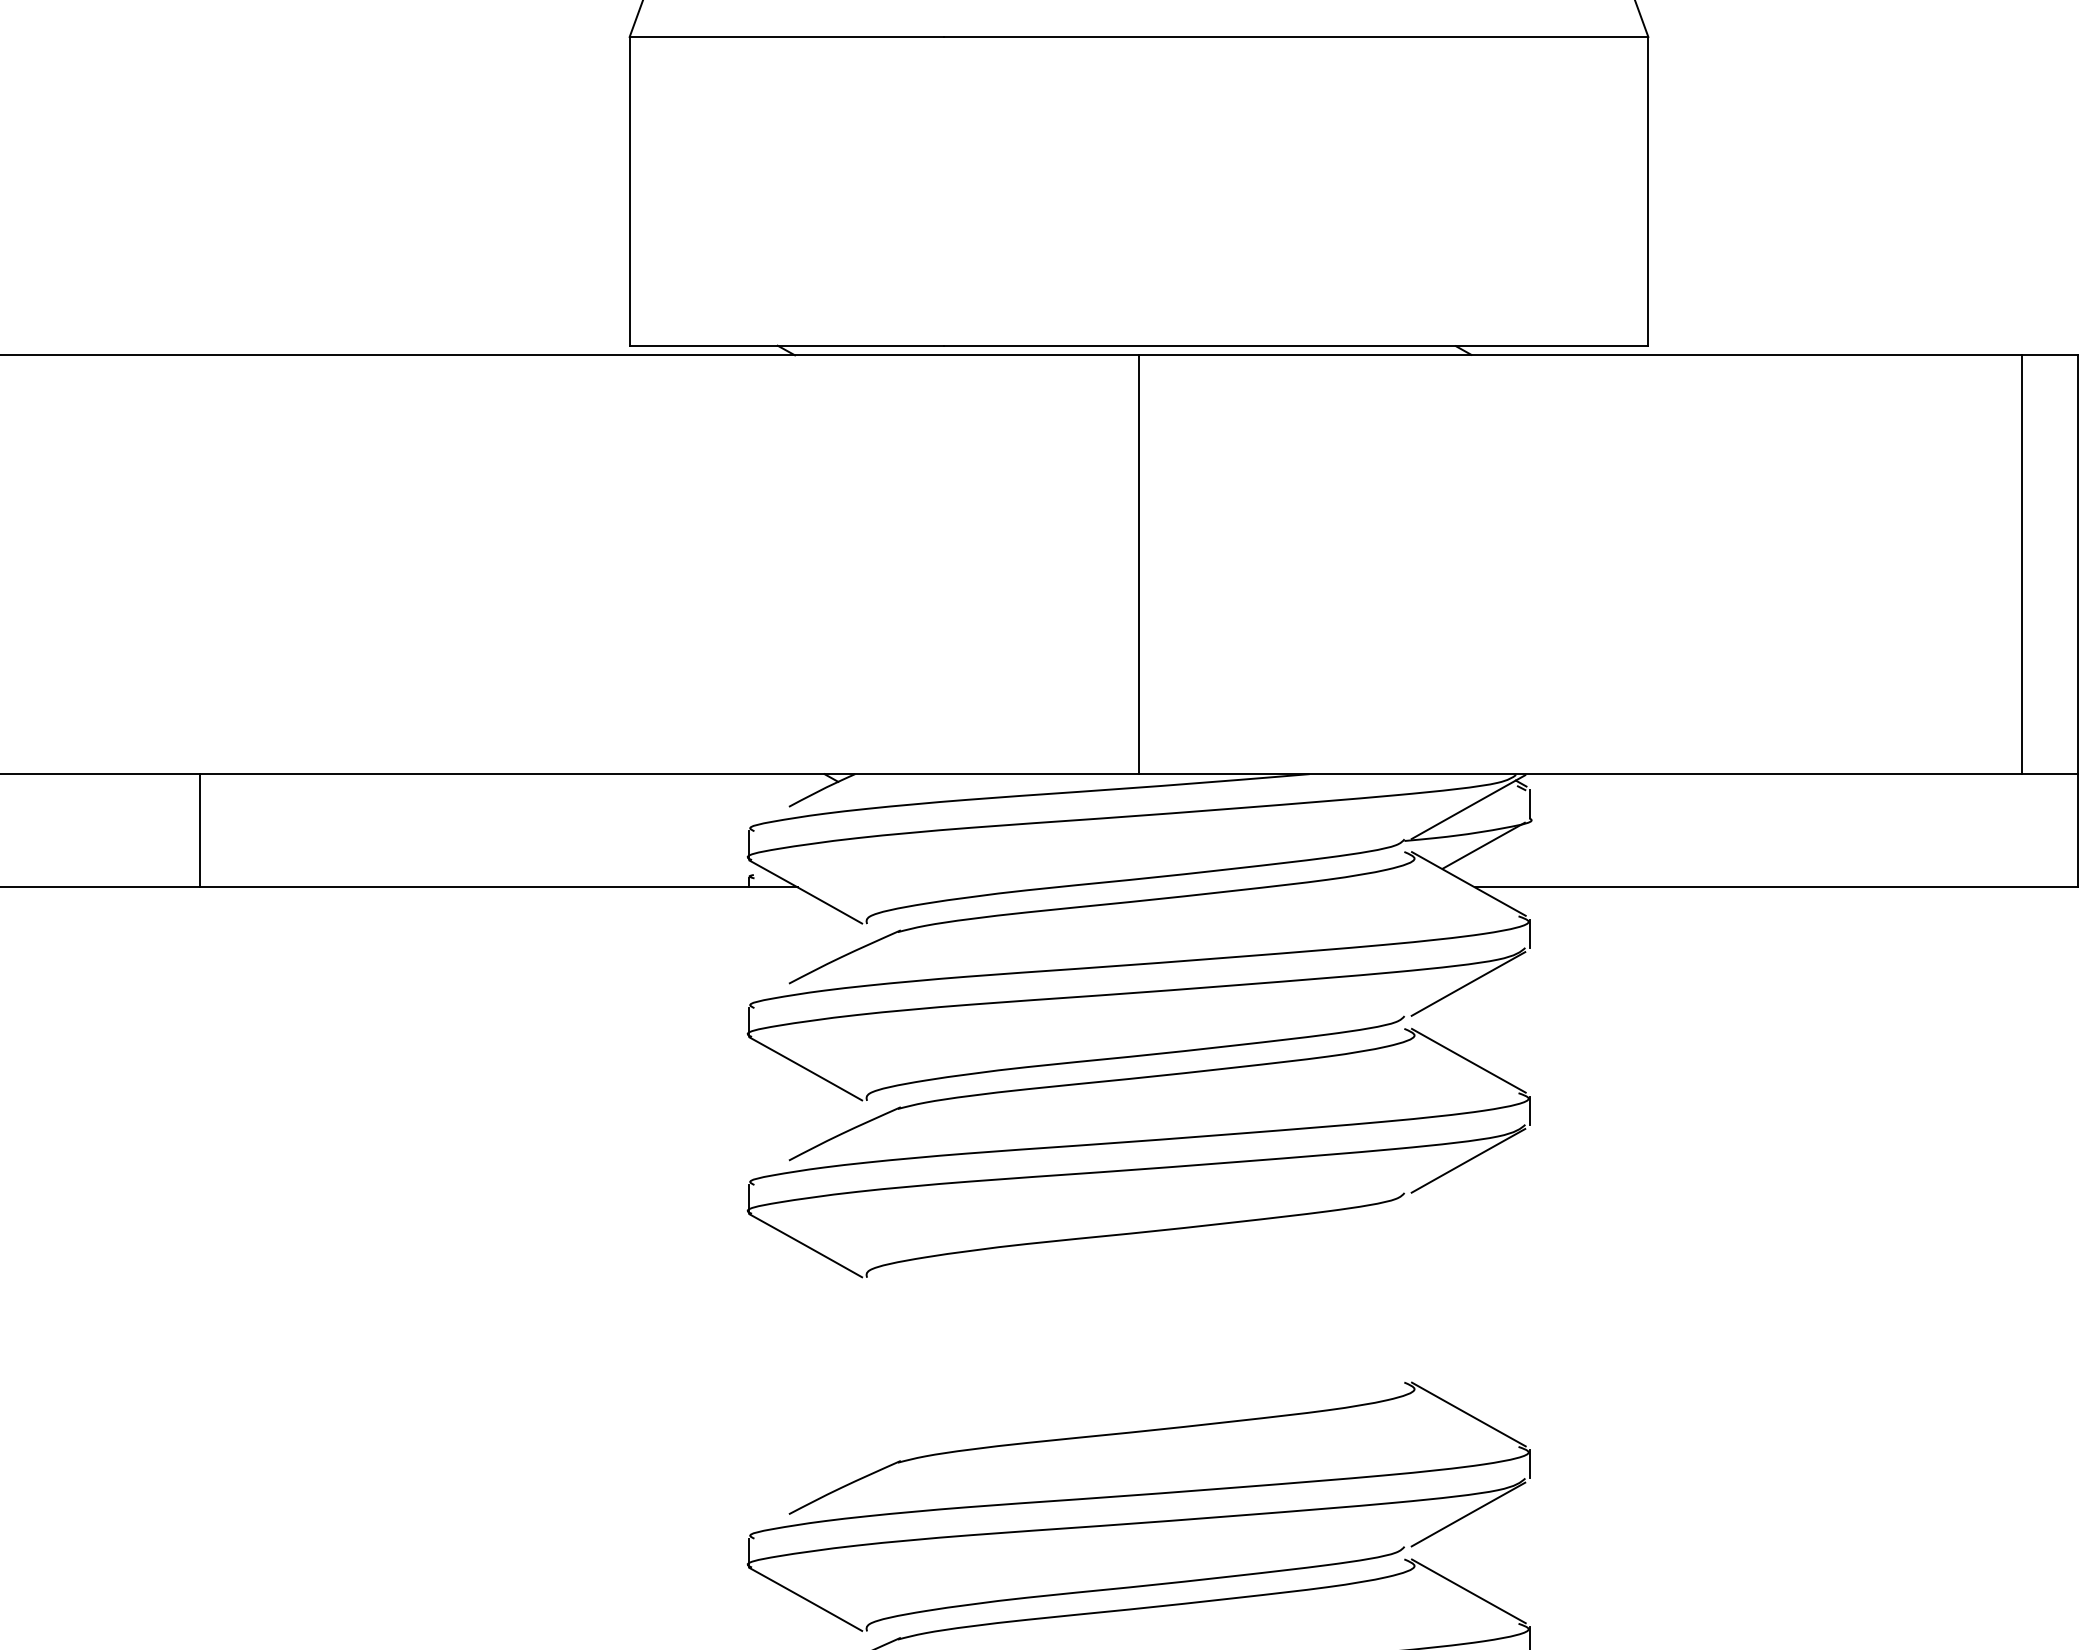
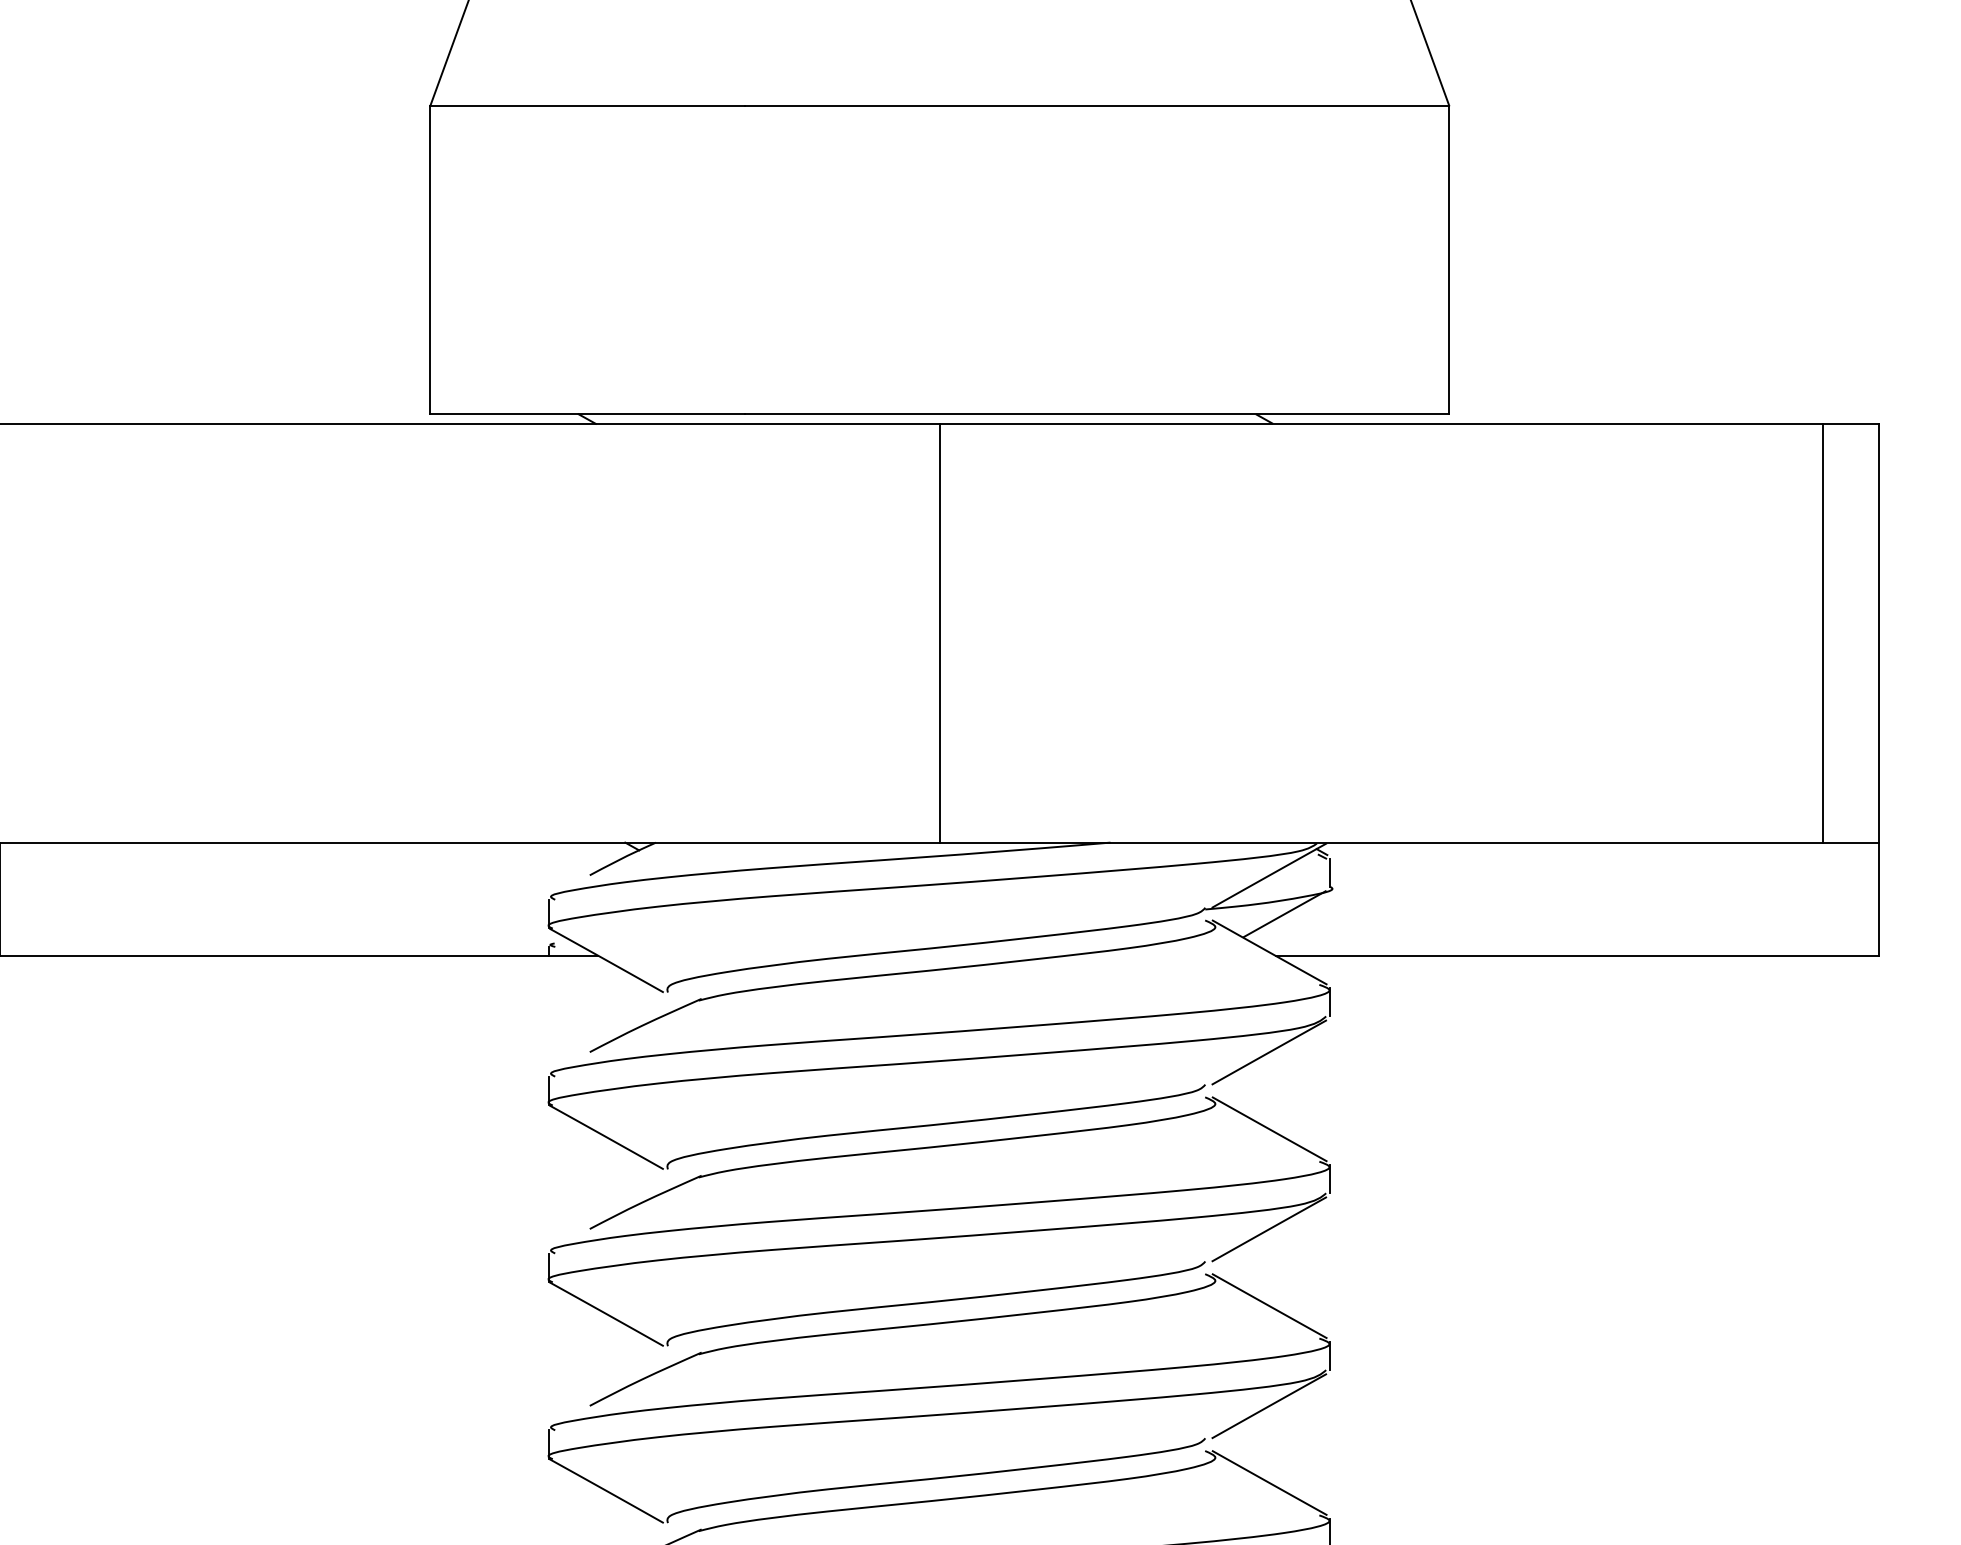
part: (1137, 1319) -> (938, 1388), added

